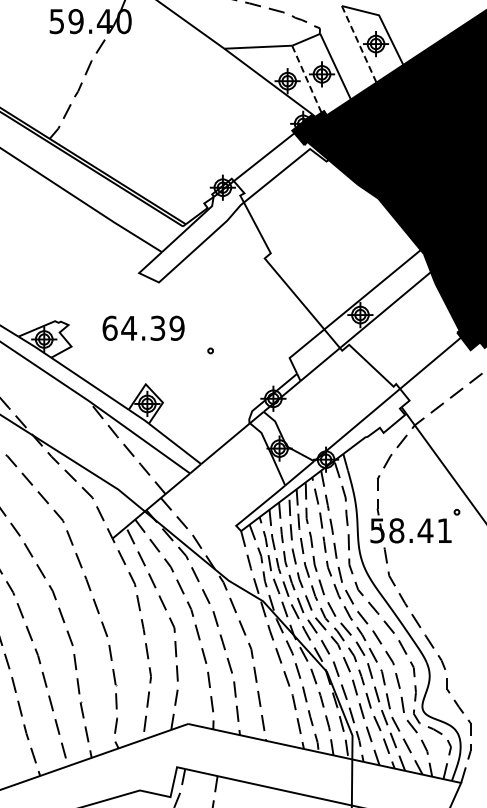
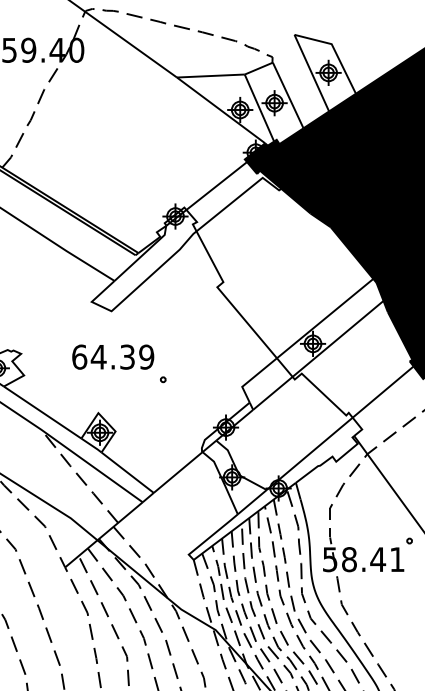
line: (359, 44) -> (312, 73), dashed -> solid
line: (306, 79) -> (259, 108), dashed -> solid
text: (143, 327) -> (113, 356), moved

